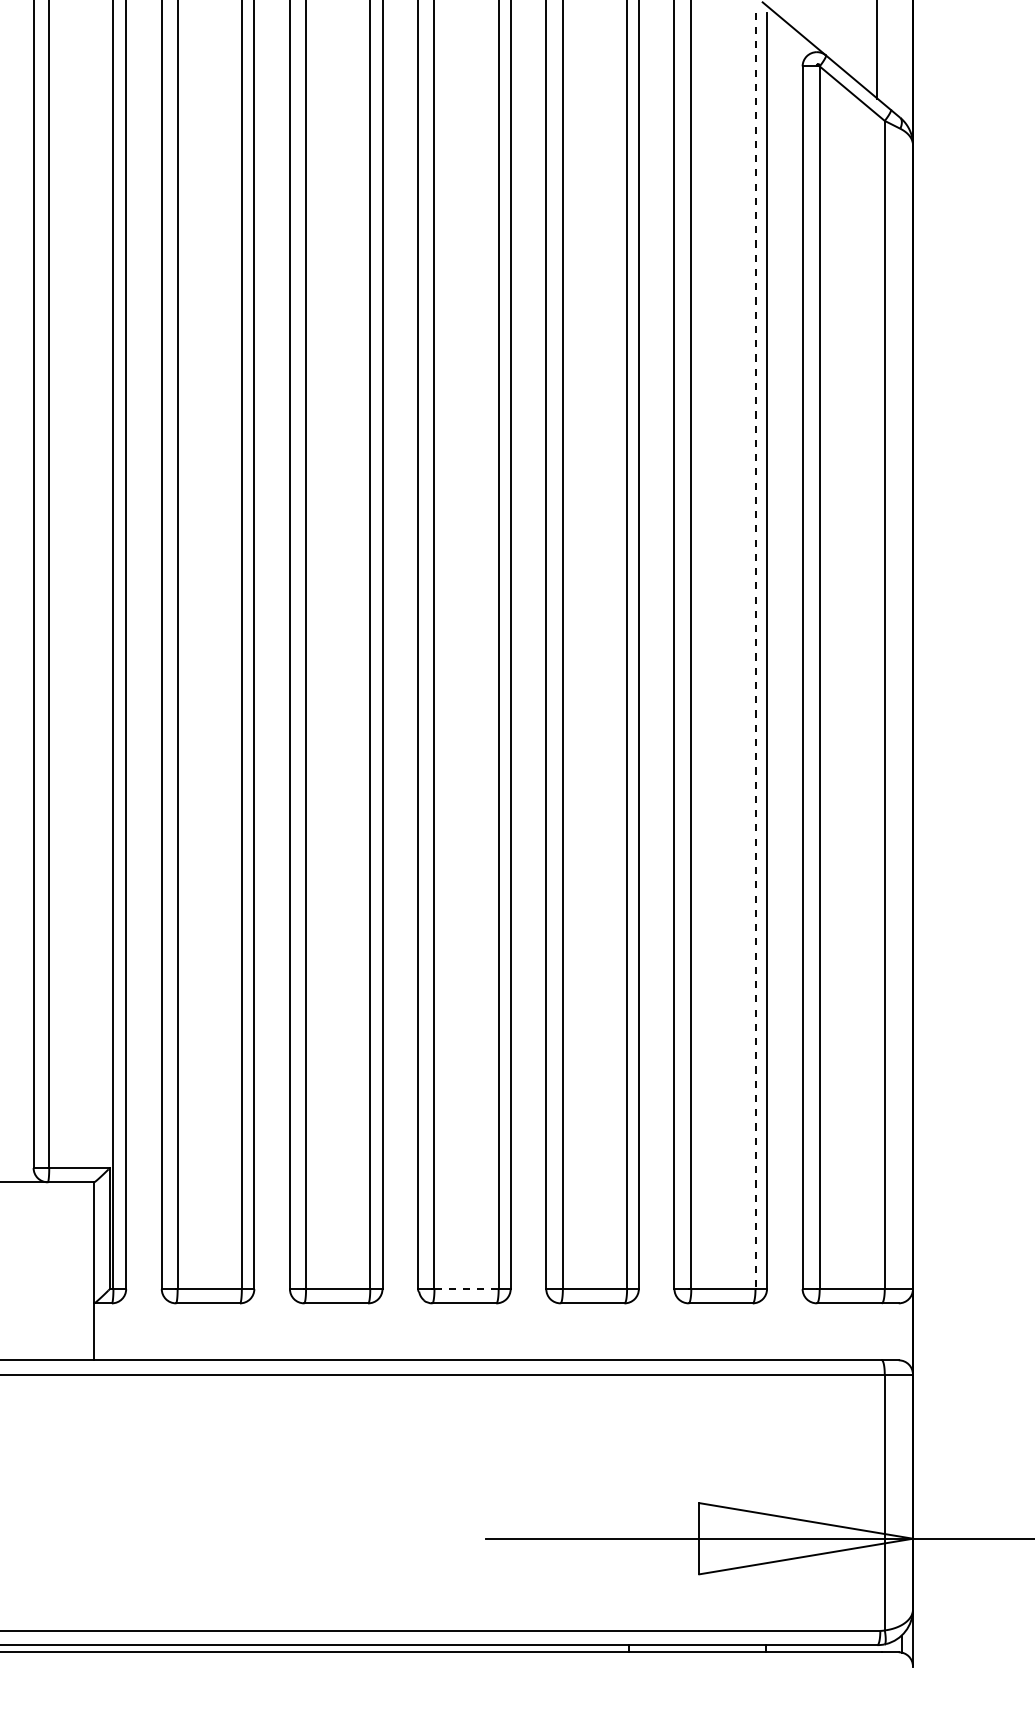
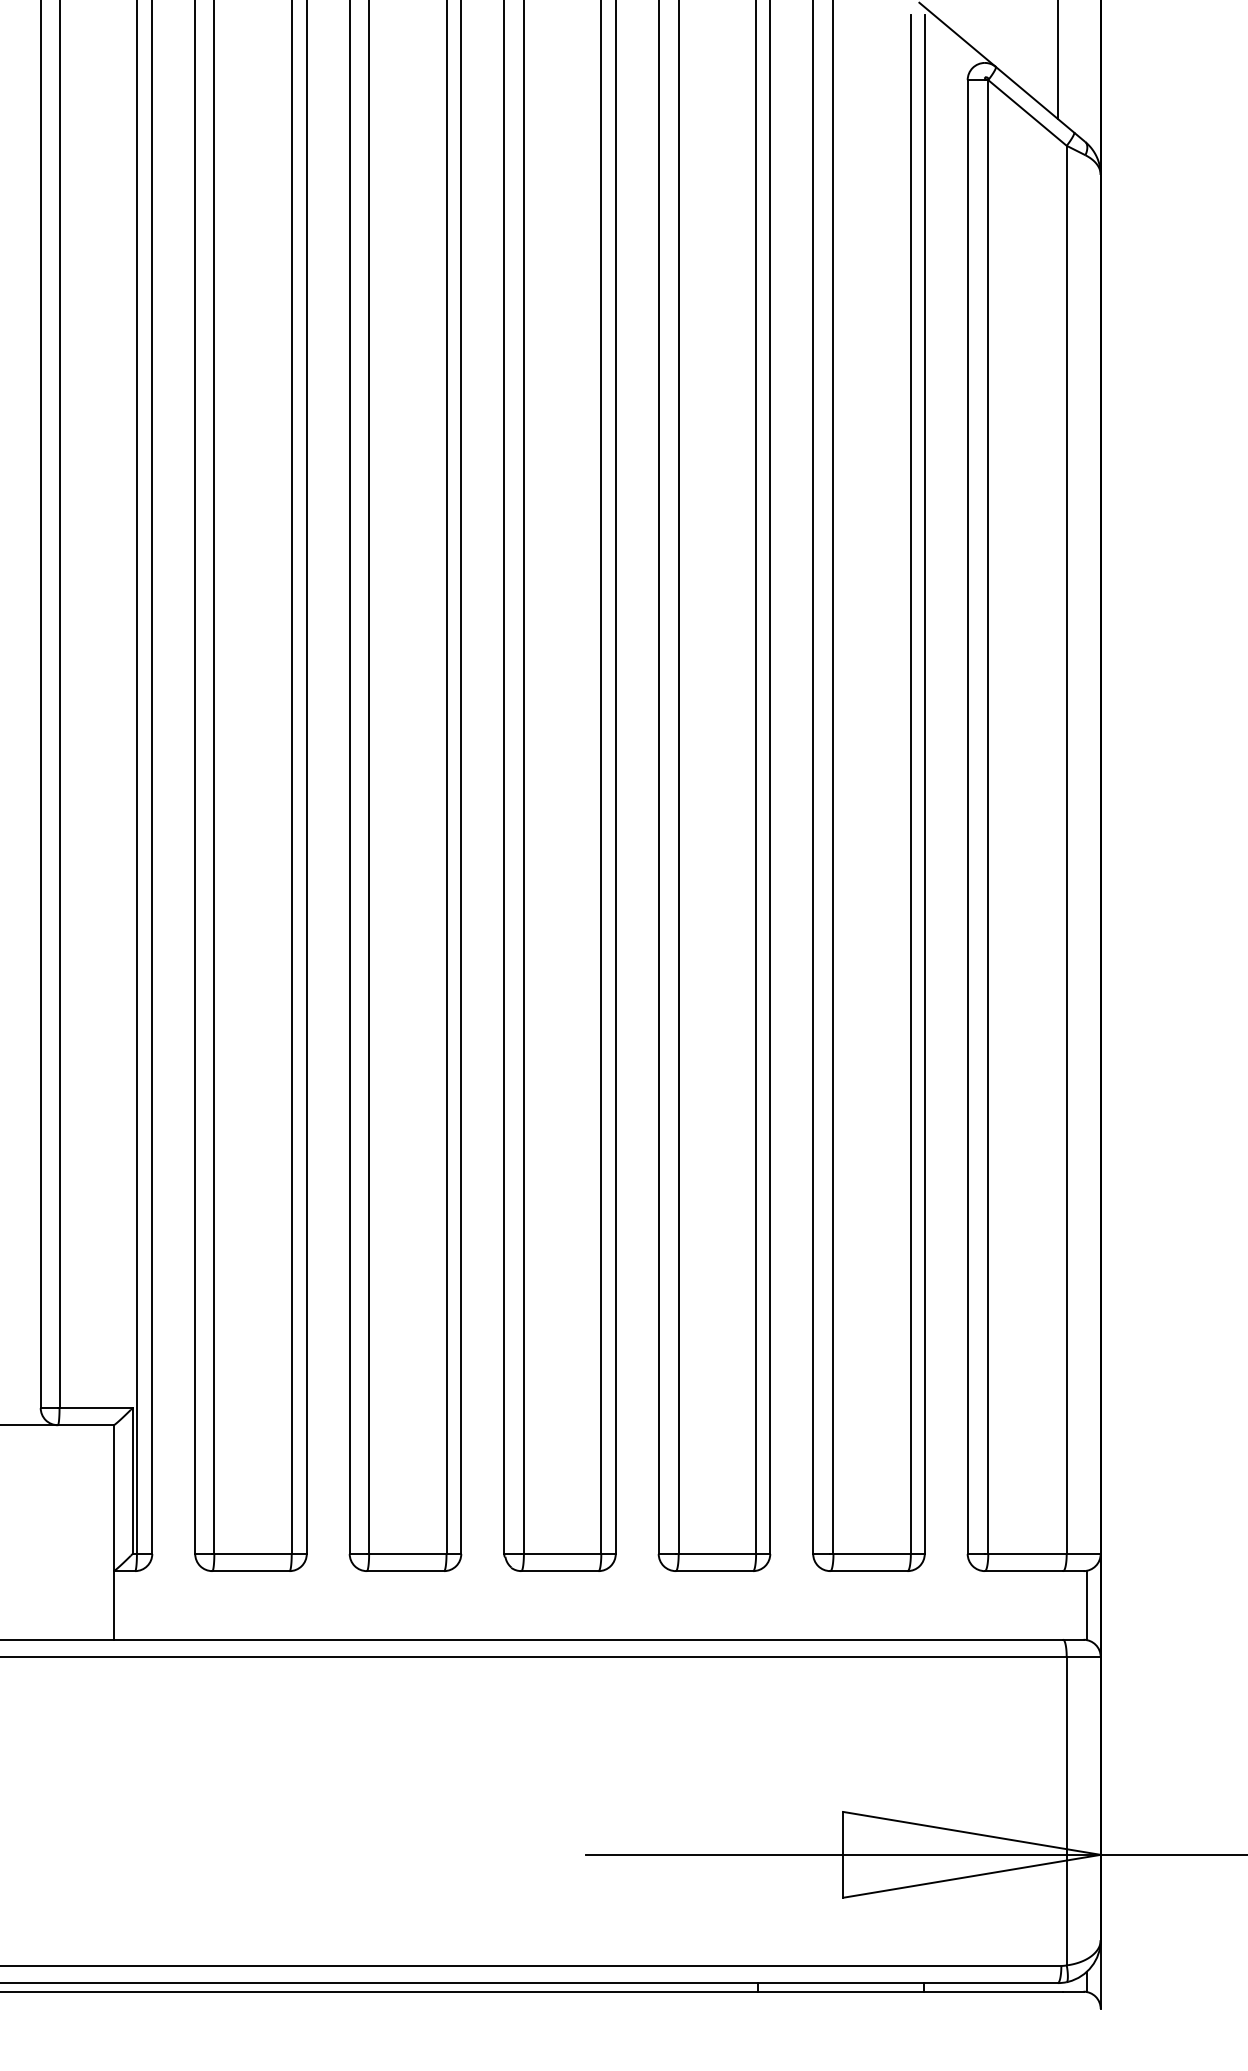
line: (755, 651) -> (910, 785), dashed -> solid
line: (466, 1288) -> (562, 1553), dashed -> solid
line: (902, 1331) -> (1087, 1605), added

